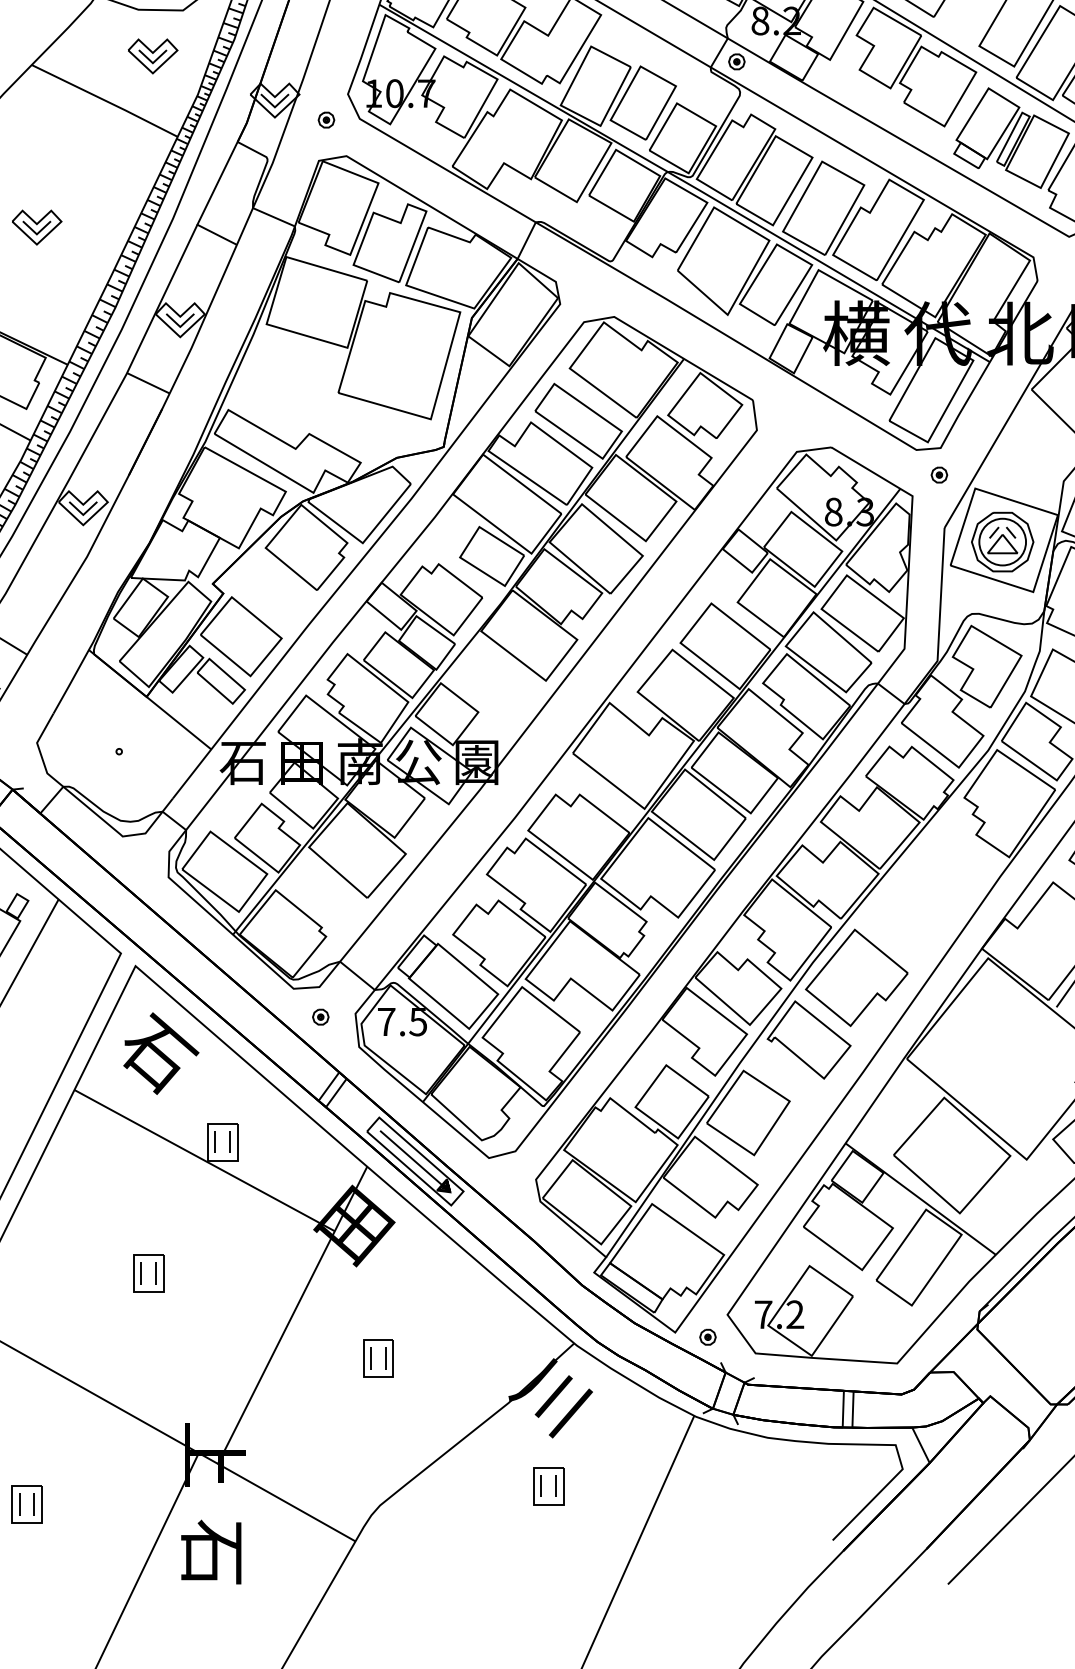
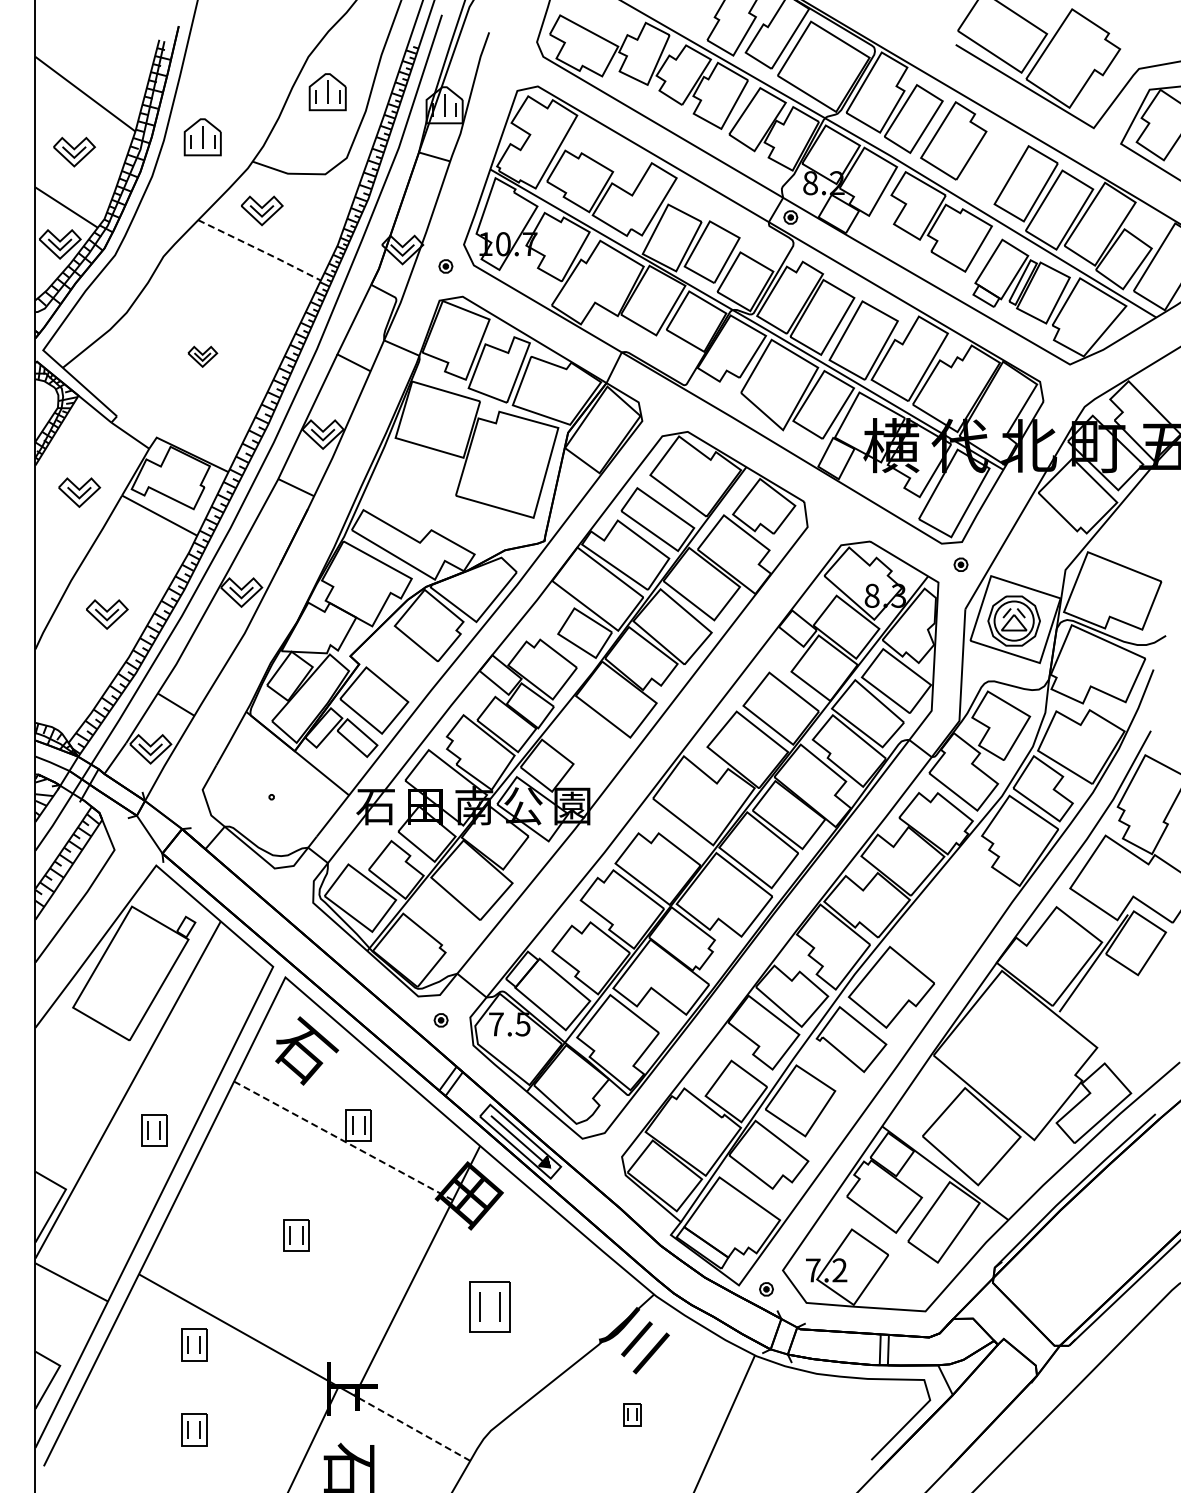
part: (153, 55) -> (262, 210), moved
line: (105, 101) -> (260, 250), solid -> dashed
part: (36, 227) -> (202, 356), size x0.7
line: (204, 1161) -> (343, 1141), solid -> dashed
part: (378, 1358) -> (489, 1307), size x1.6
part: (27, 1402) -> (194, 1344), added
part: (548, 1486) -> (632, 1414), size x0.7
line: (286, 1502) -> (412, 1428), solid -> dashed

